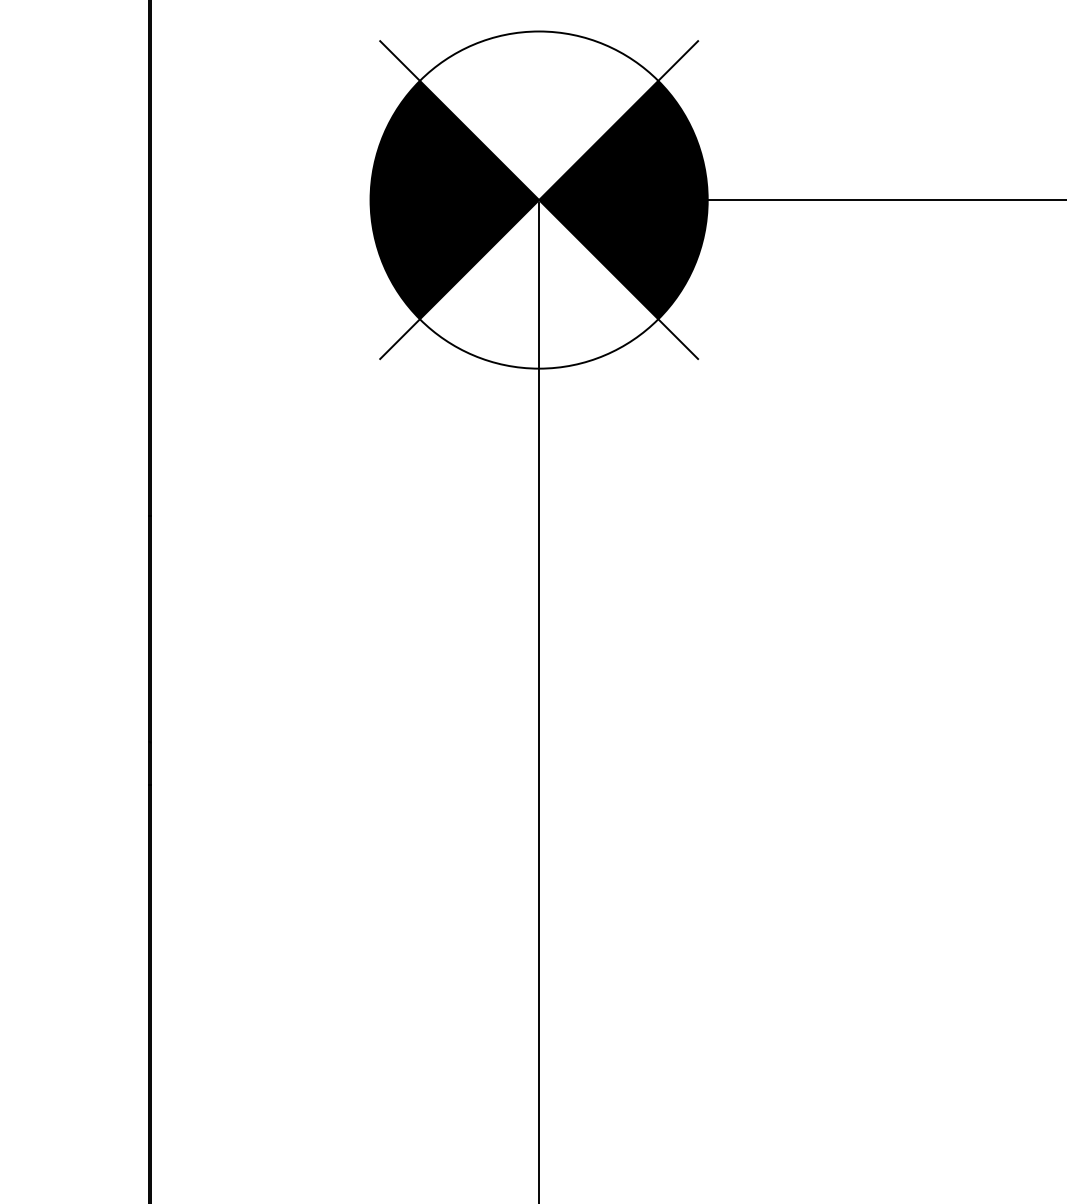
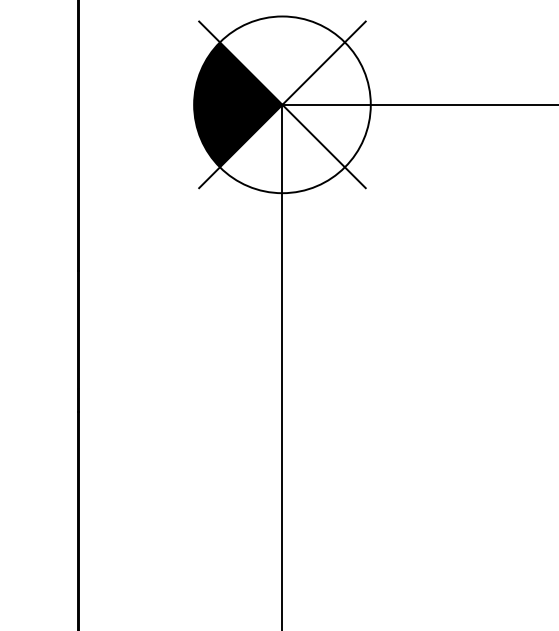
fill: (623, 199) -> (326, 104), removed

